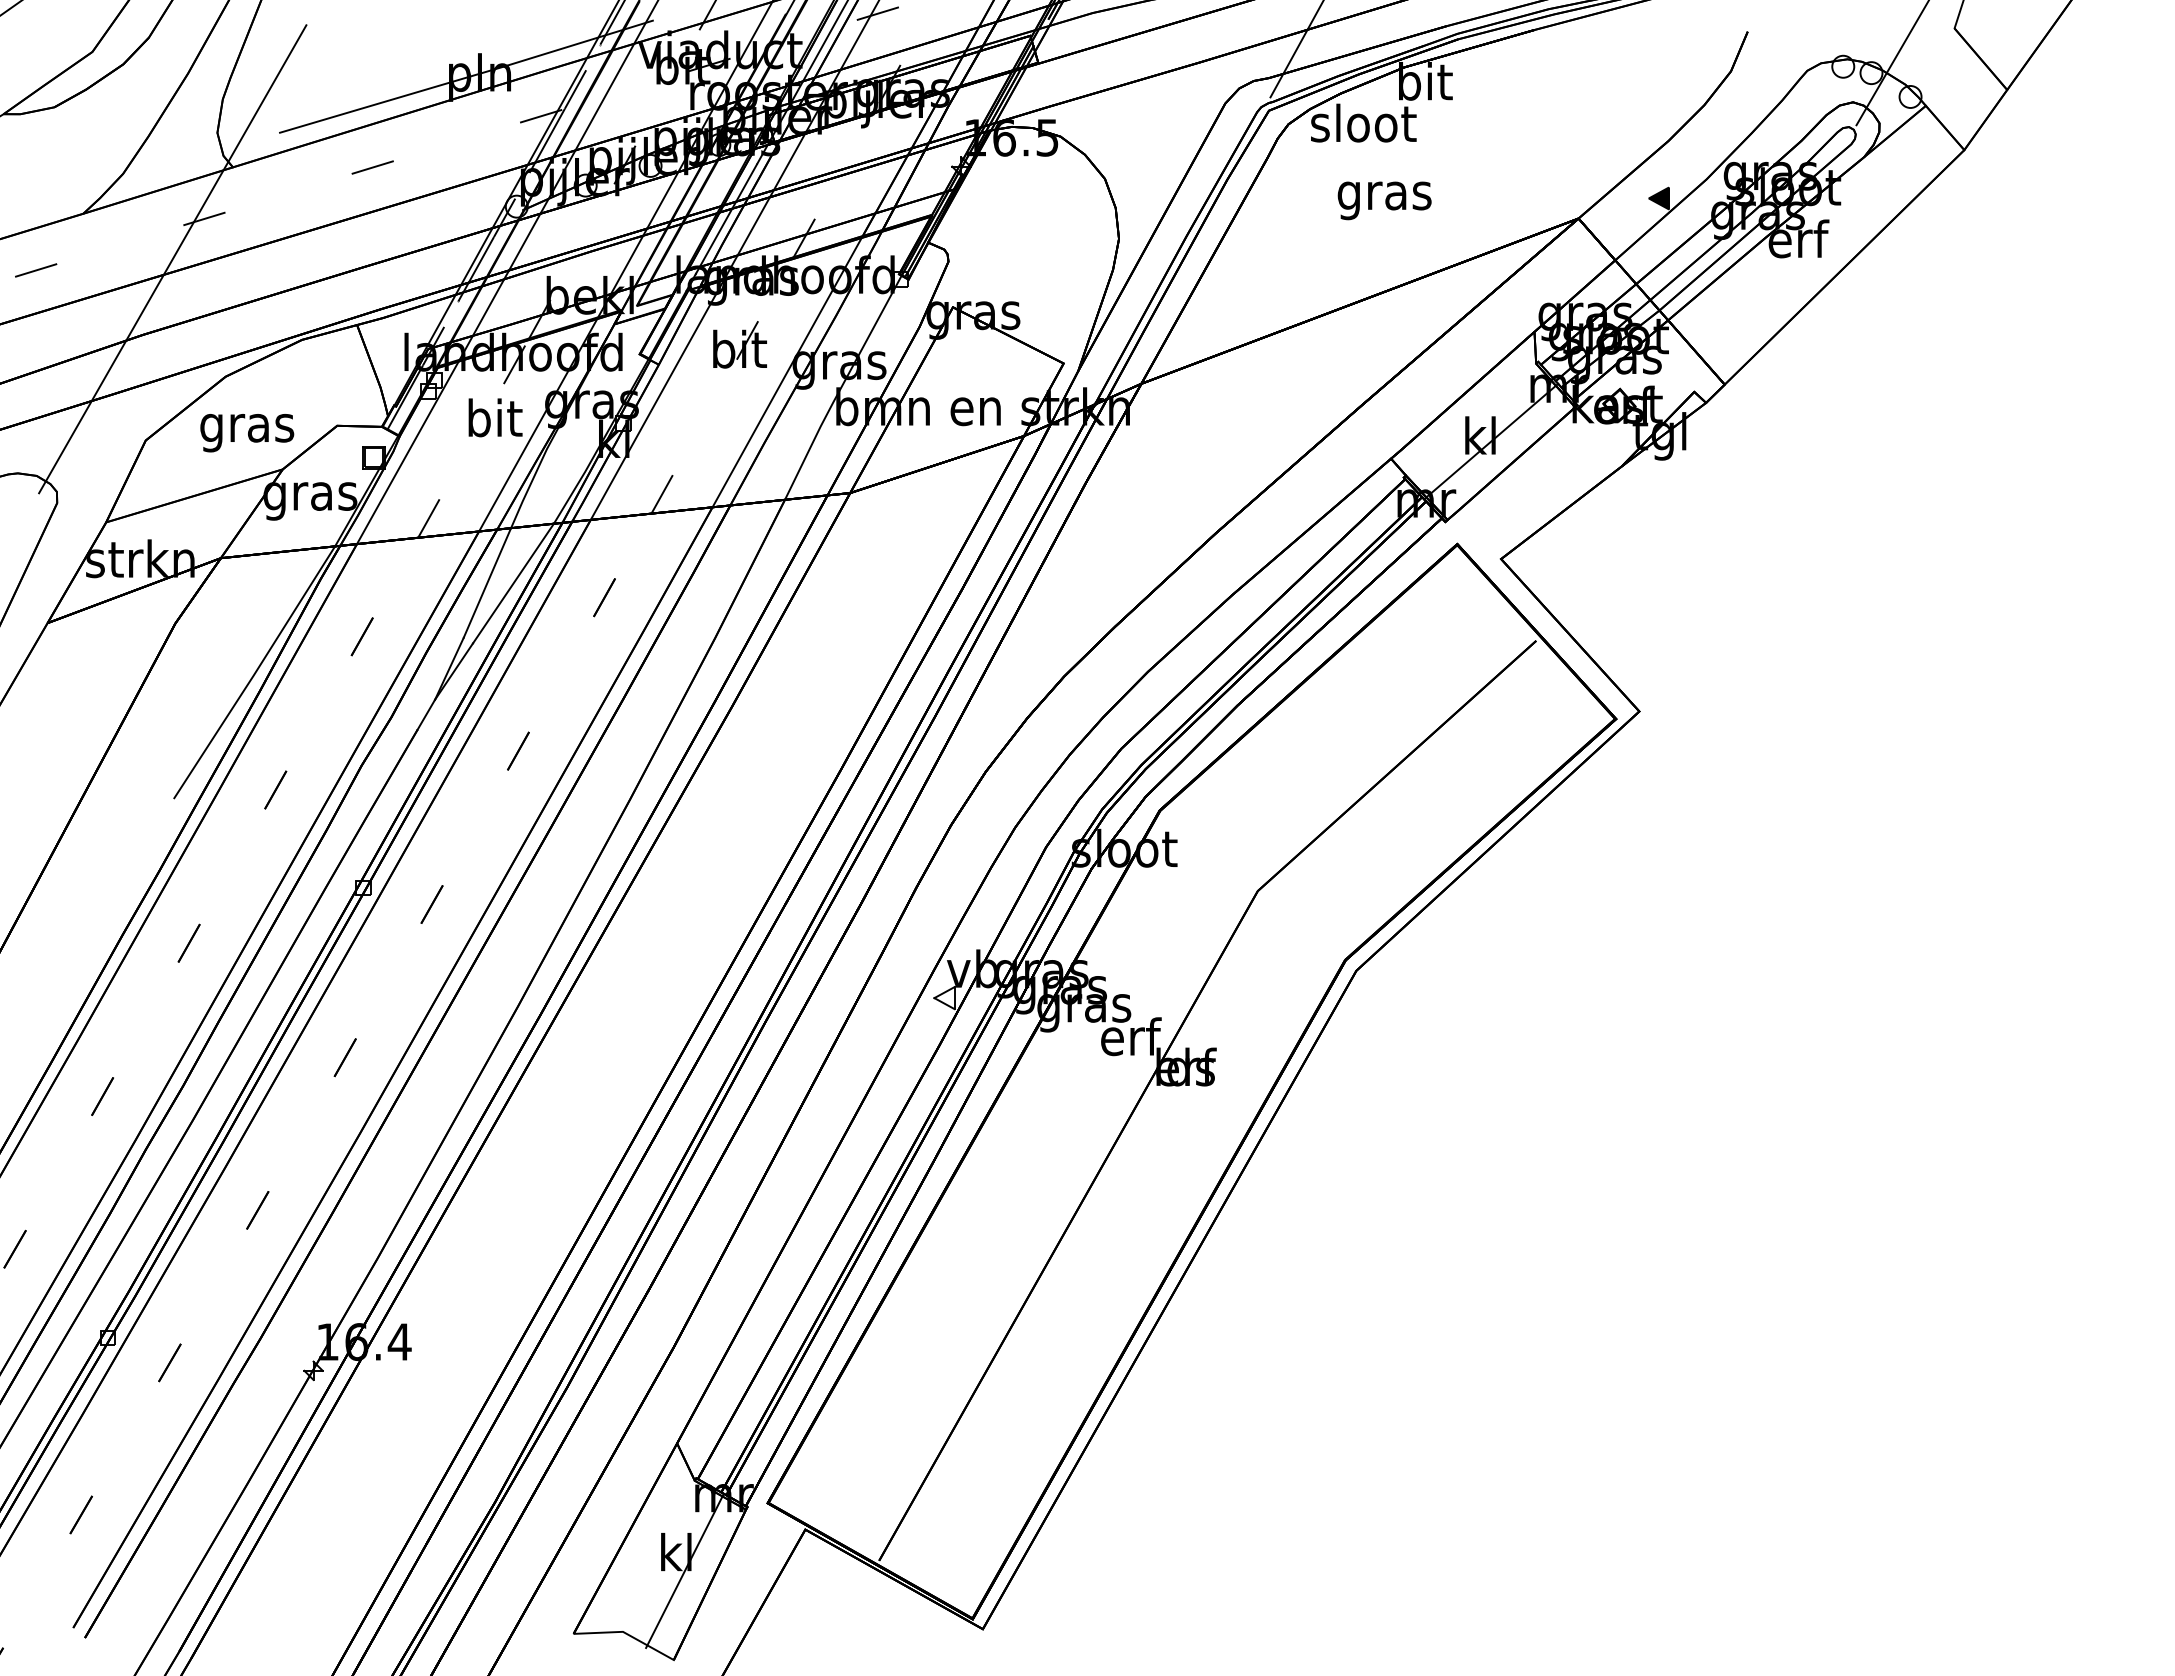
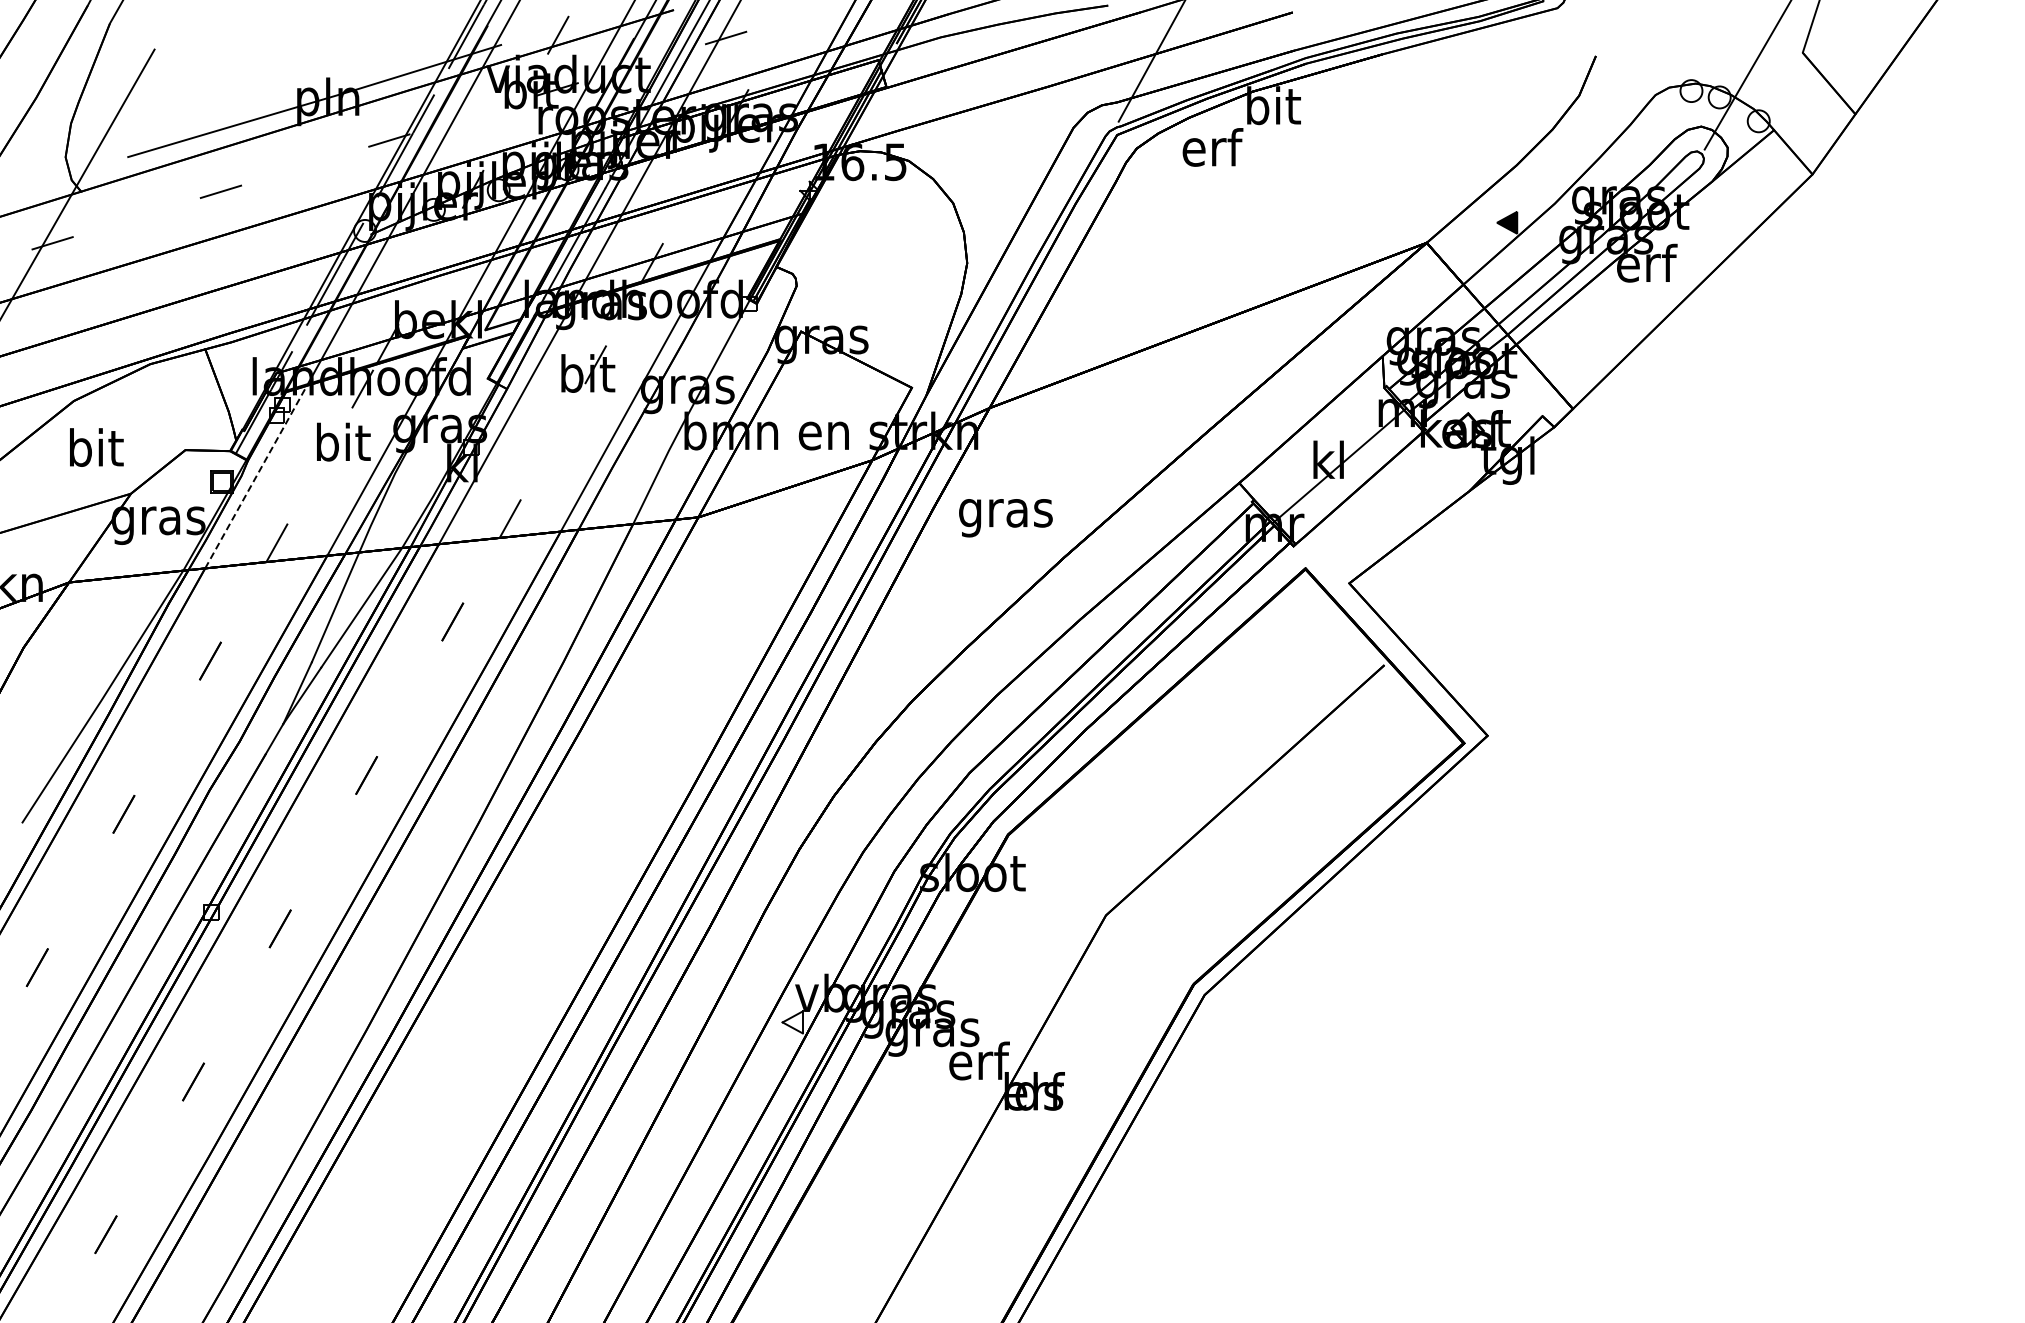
text: (1363, 122) -> (1211, 146), sloot -> erf
text: (1384, 200) -> (1005, 517), moved
text: (247, 427) -> (95, 451), gras -> bit
line: (408, 452) -> (256, 476), solid -> dashed

